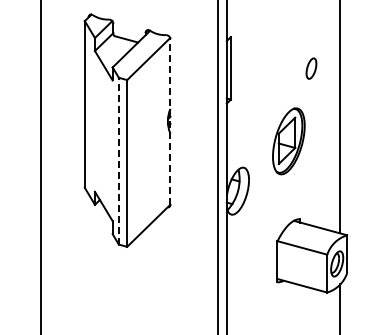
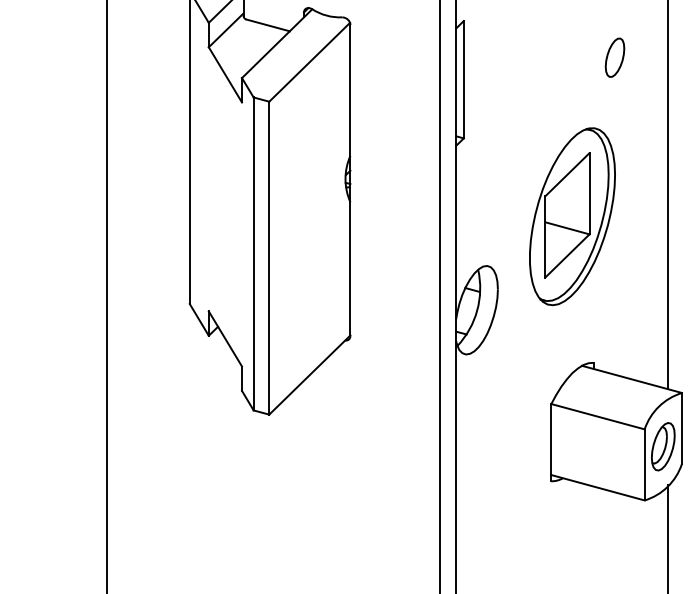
part: (311, 68) -> (615, 57), moved
line: (170, 122) -> (350, 181), dashed -> solid
part: (288, 141) -> (571, 216), size x1.43
line: (118, 160) -> (252, 252), dashed -> solid

